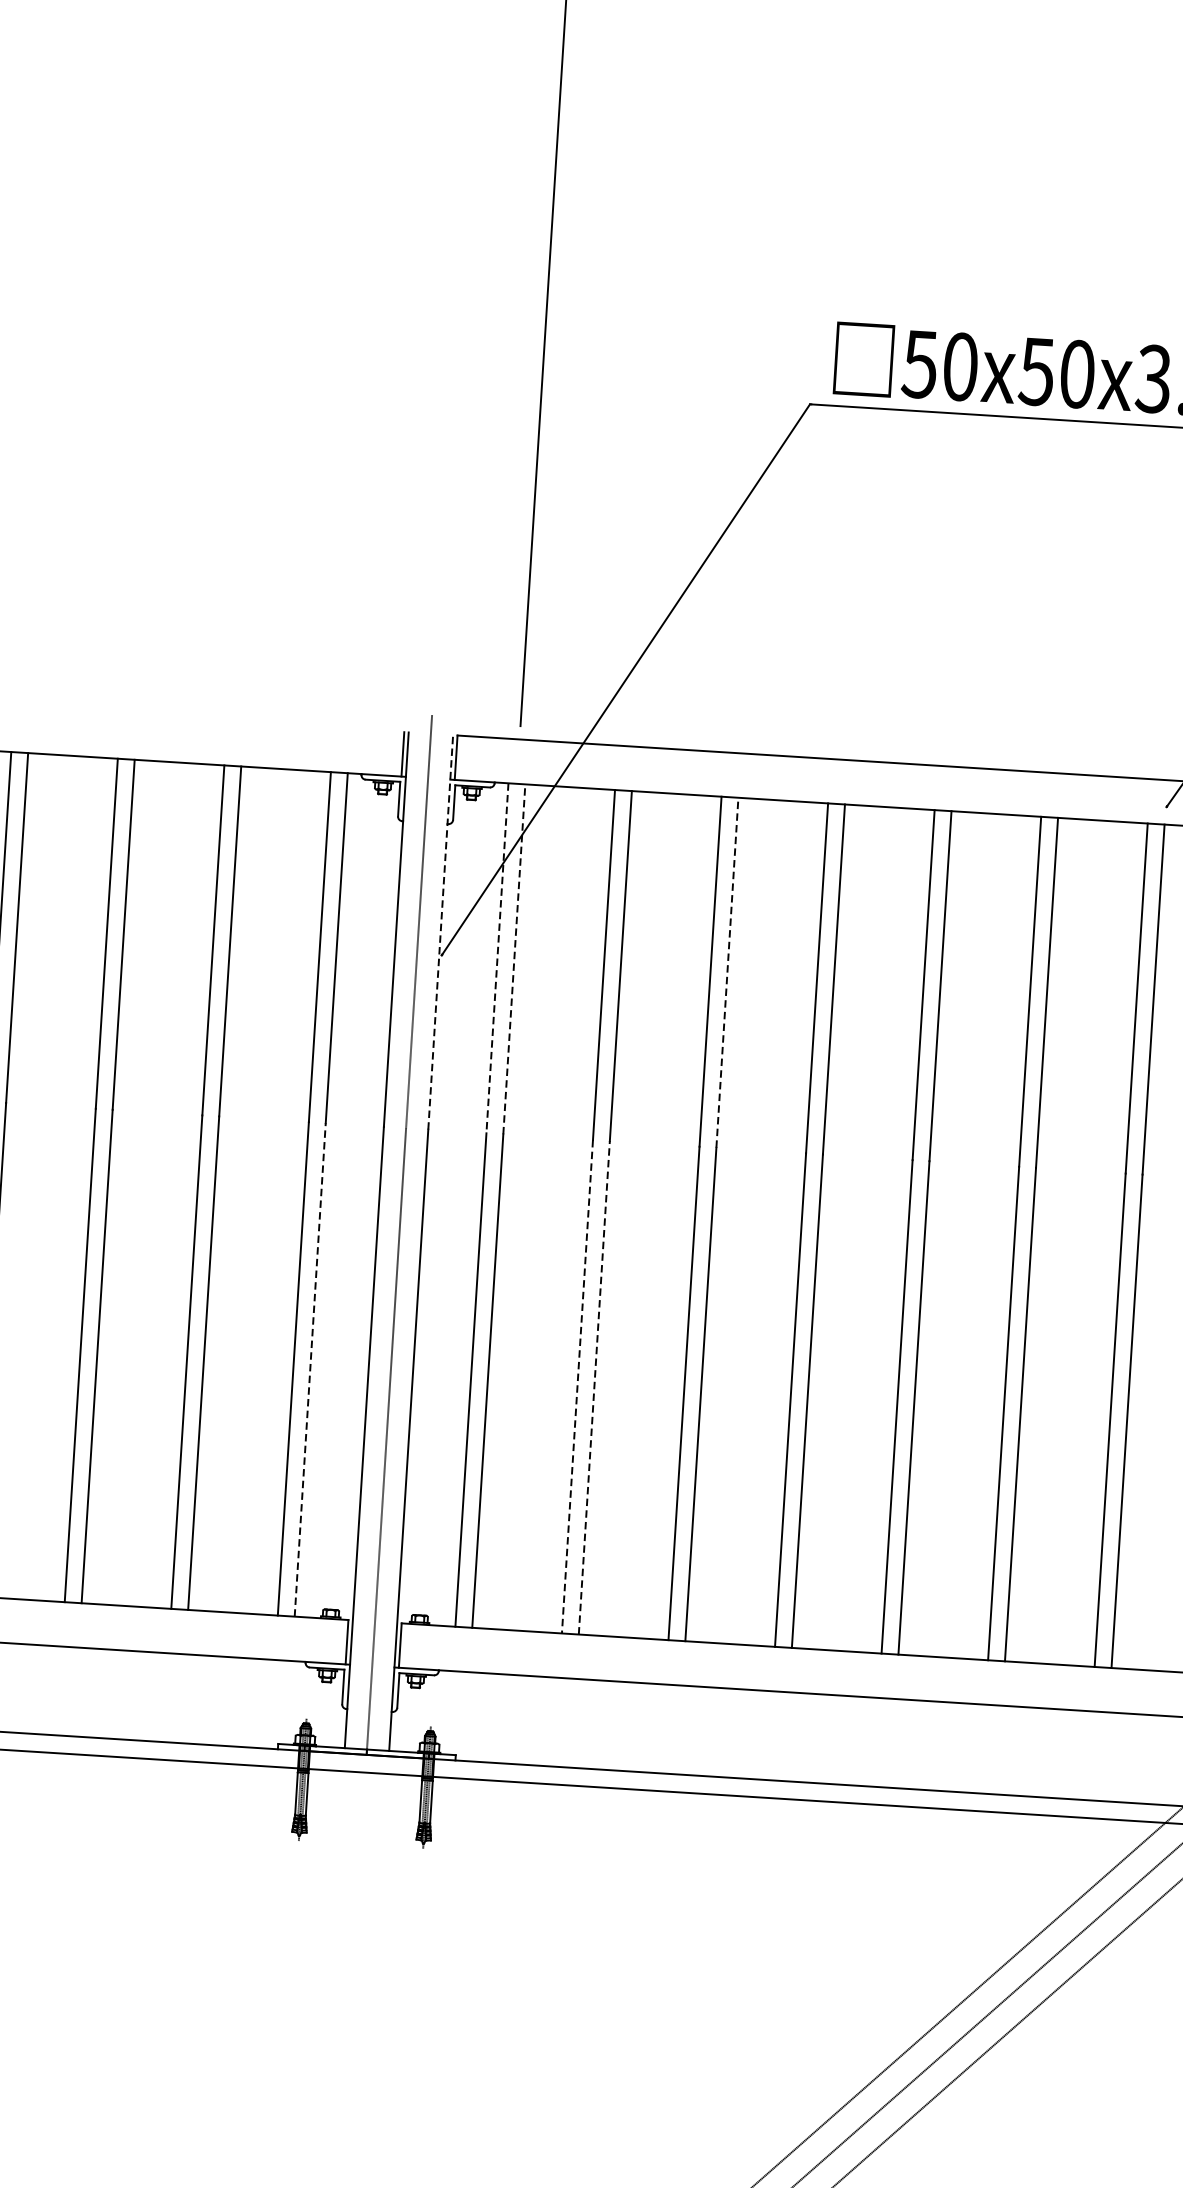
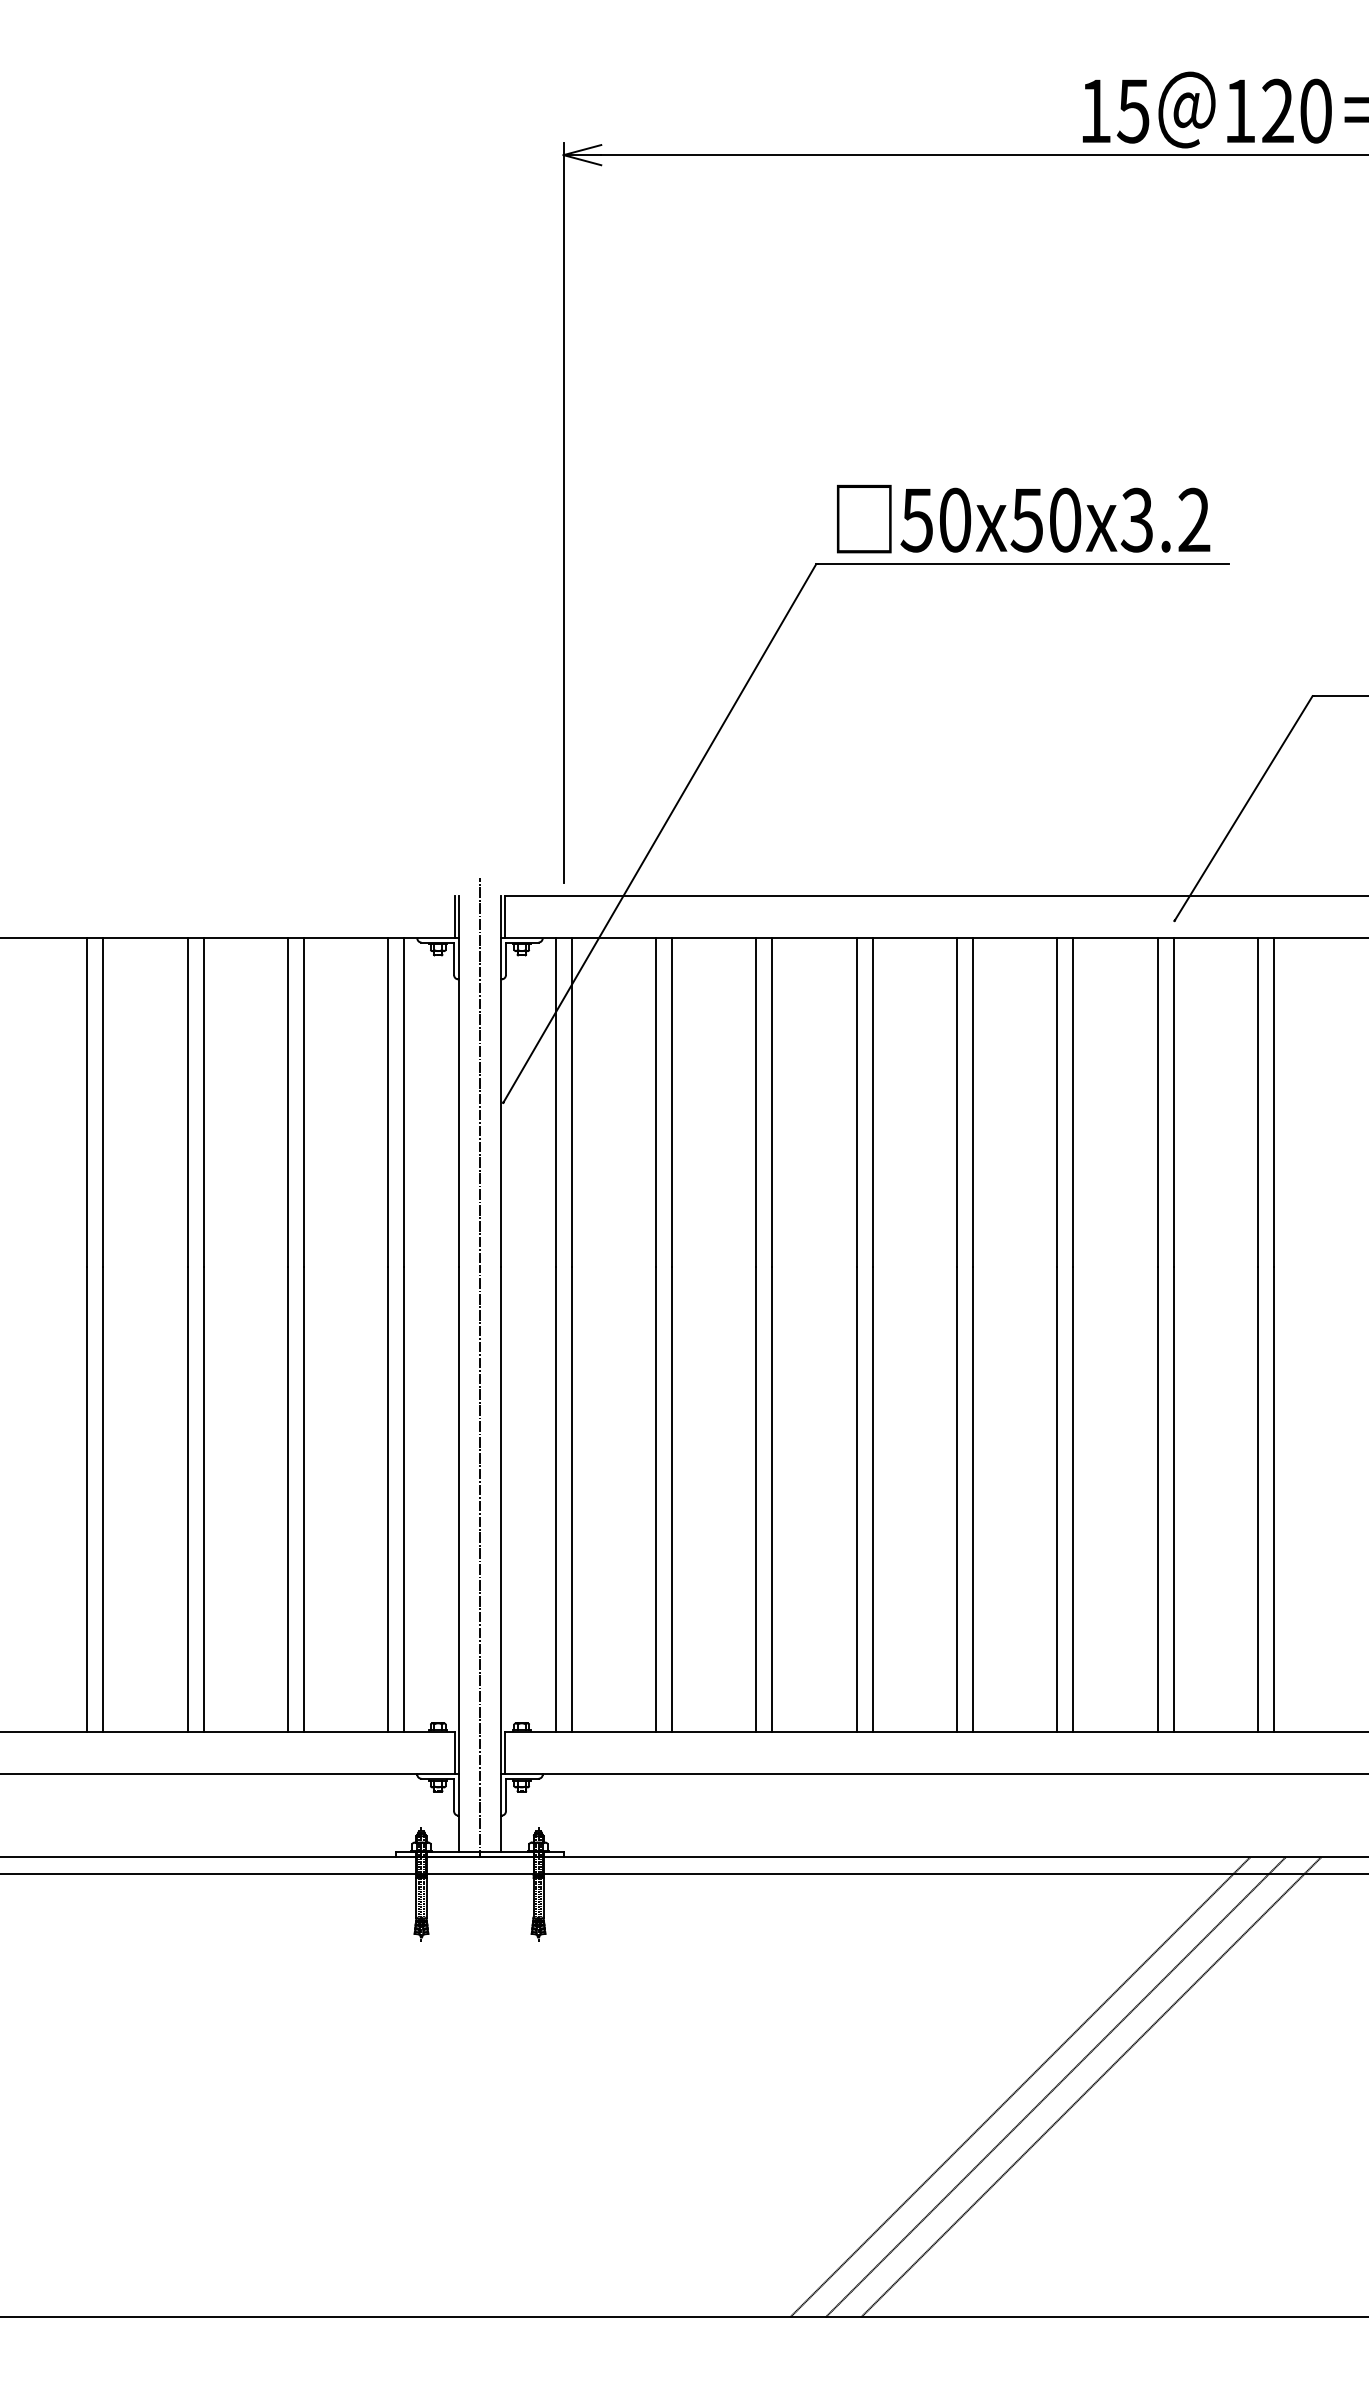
line: (440, 932) -> (500, 1081), dashed -> solid
line: (497, 958) -> (555, 1102), dashed -> solid
line: (514, 959) -> (571, 1102), dashed -> solid
line: (727, 972) -> (772, 1102), dashed -> solid
line: (310, 1369) -> (404, 1499), dashed -> solid
line: (577, 1387) -> (656, 1500), dashed -> solid
line: (593, 1387) -> (671, 1499), dashed -> solid

